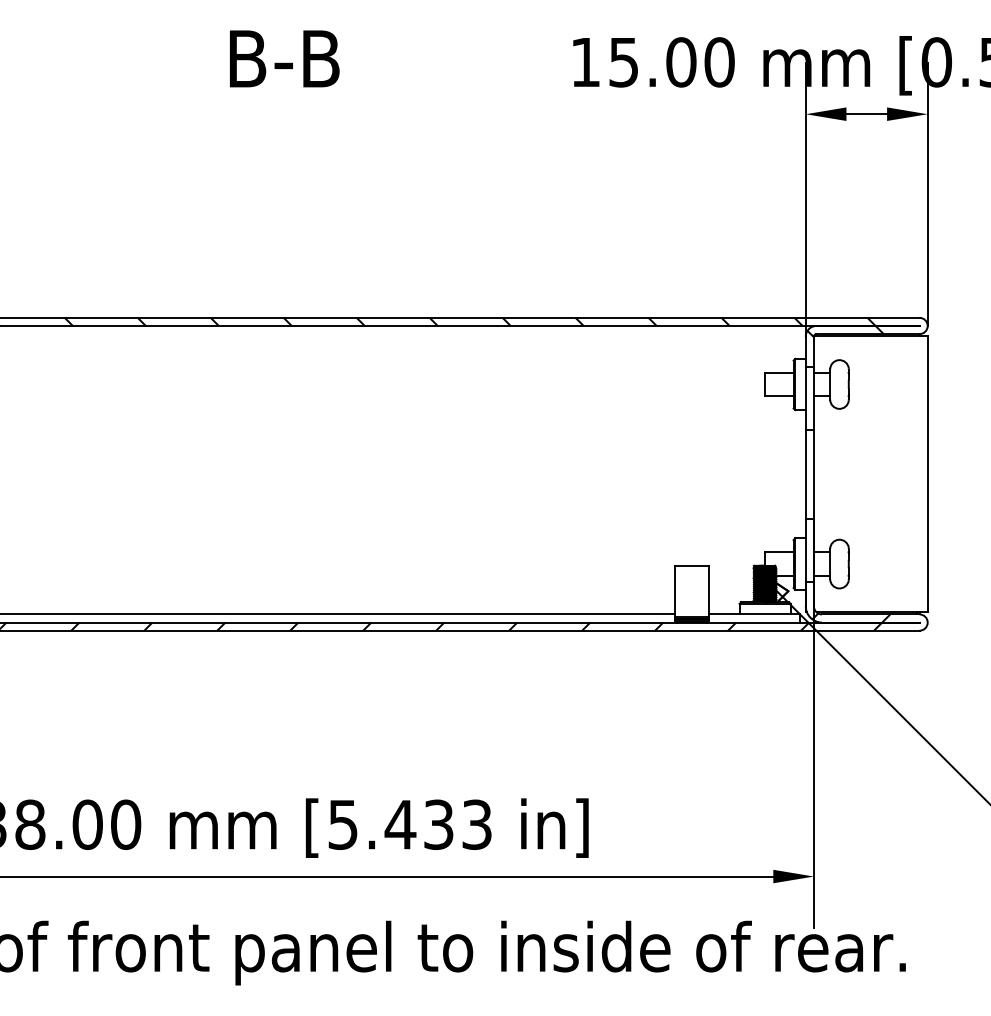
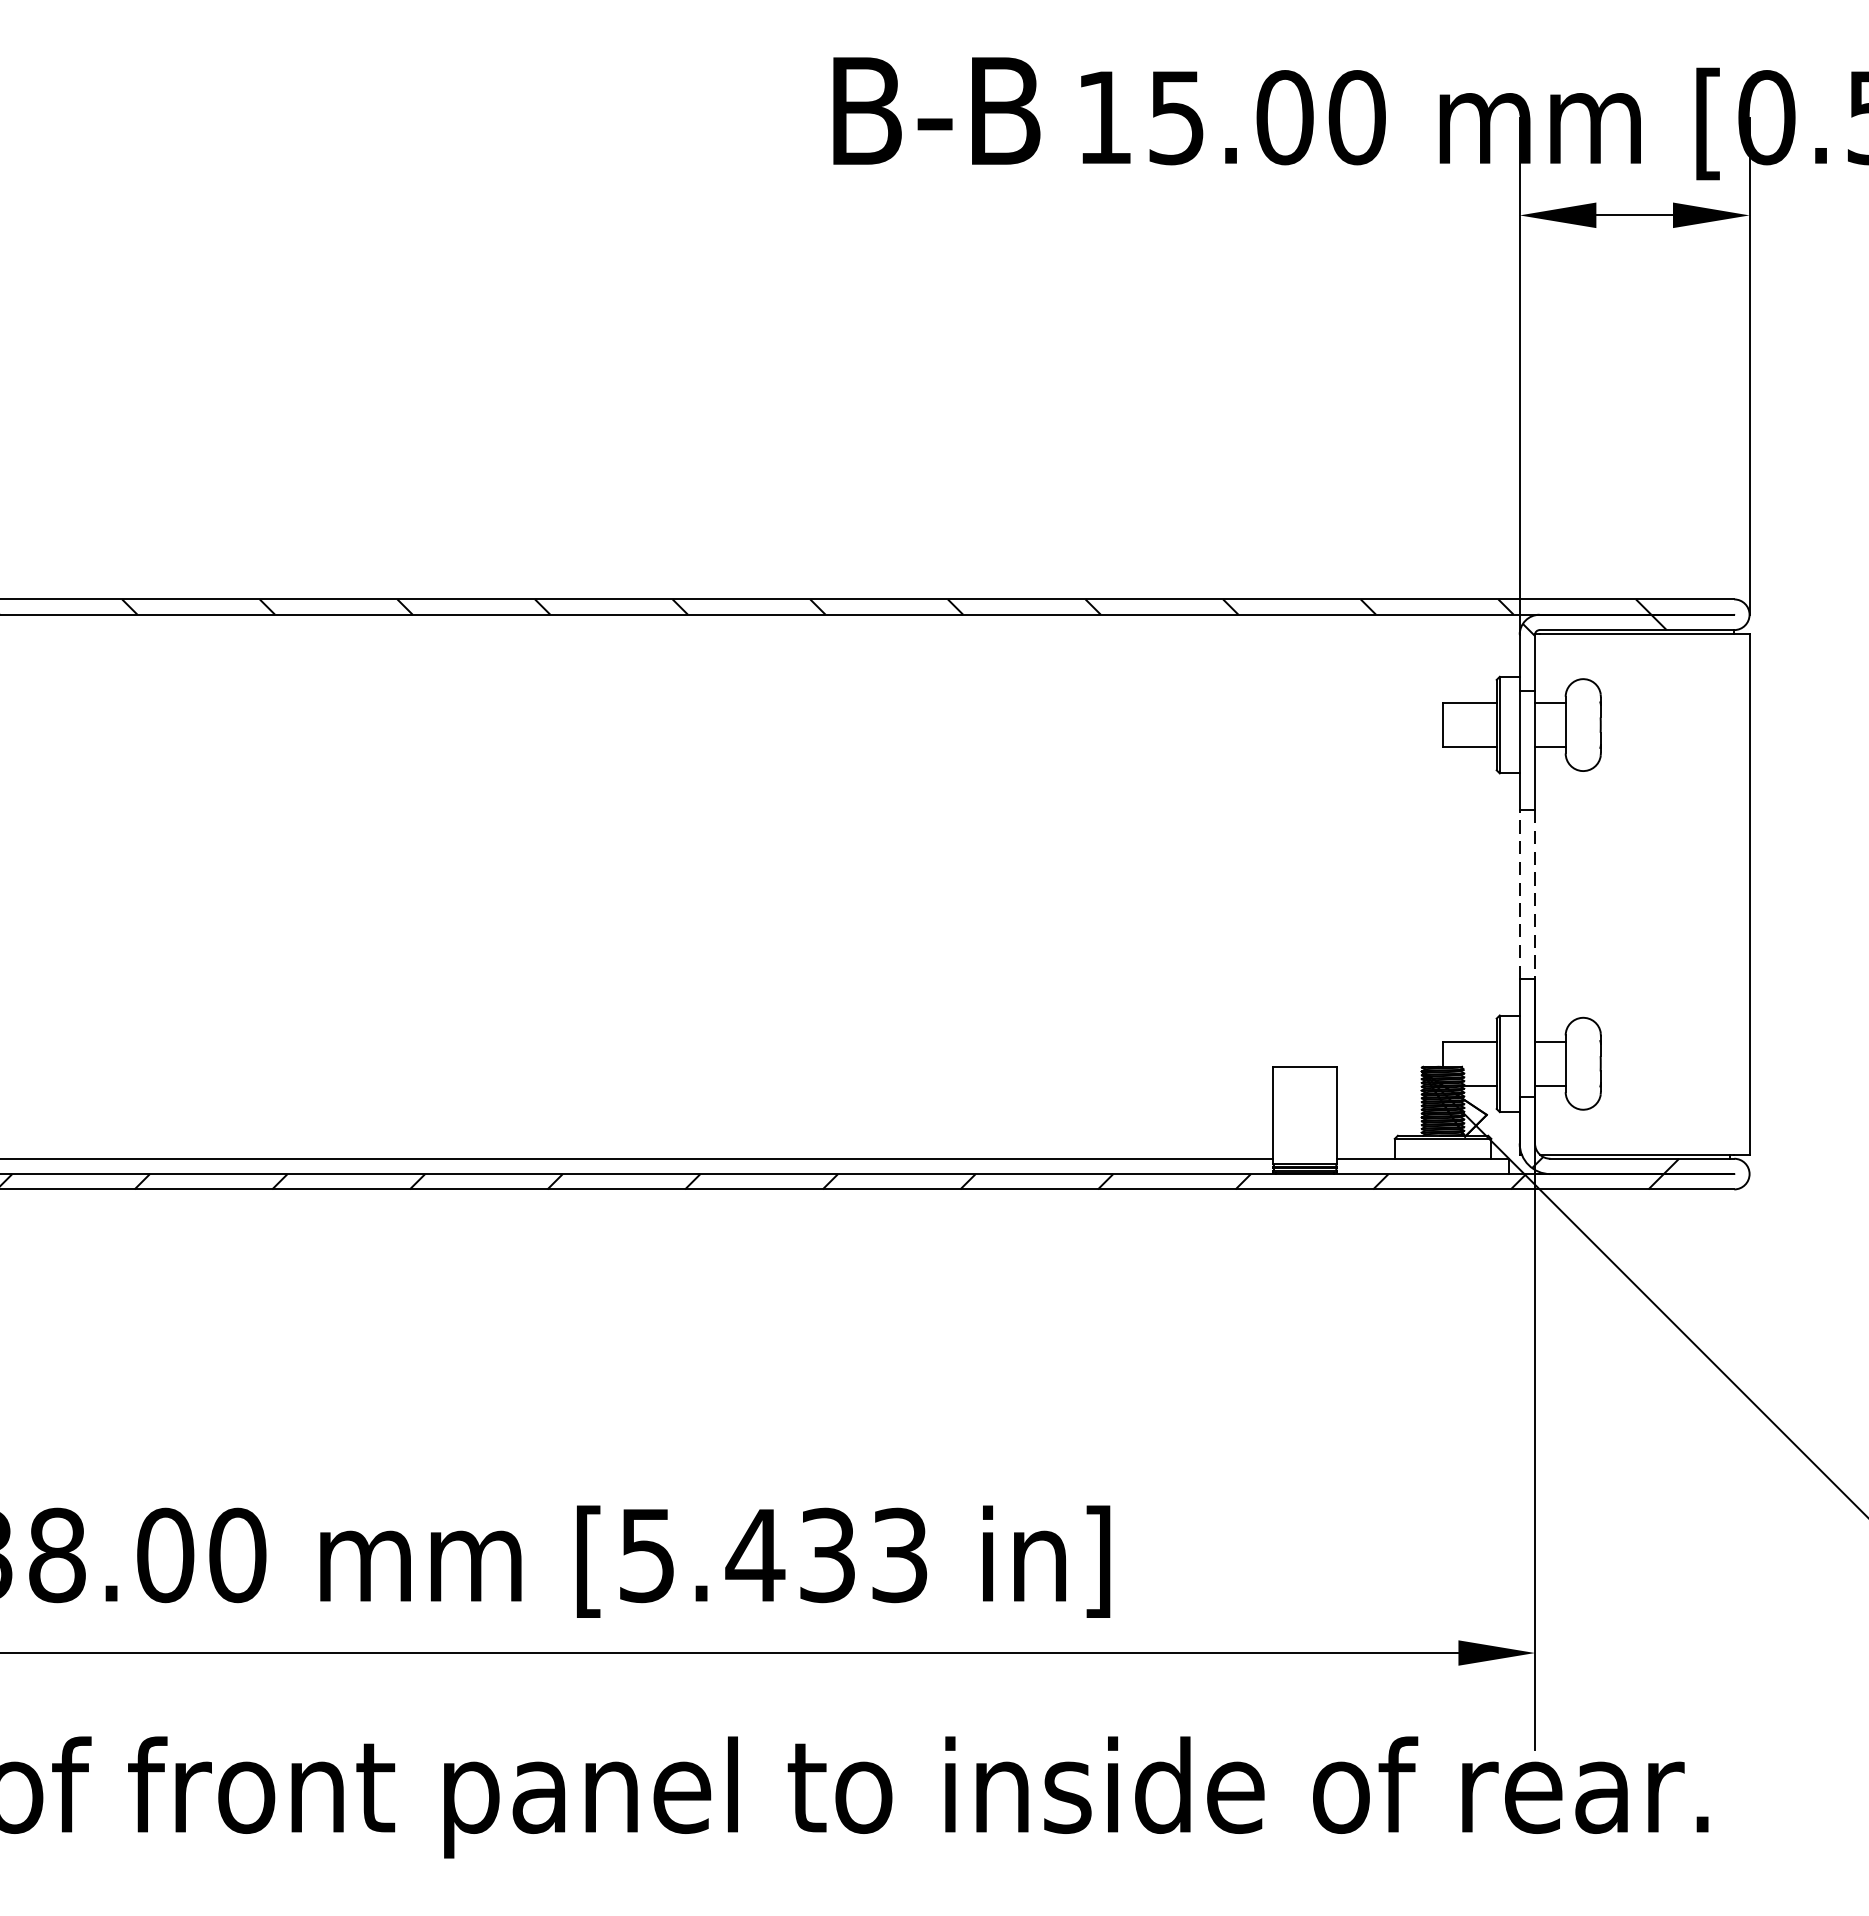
text: (284, 58) -> (936, 110), moved
line: (805, 474) -> (1519, 894), solid -> dashed
line: (813, 474) -> (1534, 894), solid -> dashed

